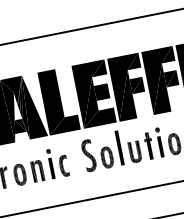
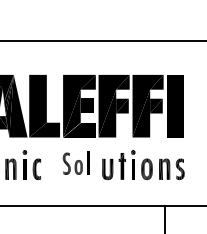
part: (101, 151) -> (75, 162), size x0.7

